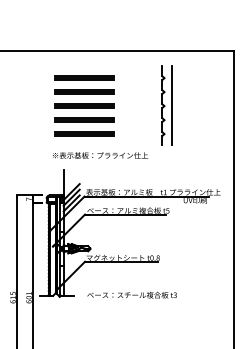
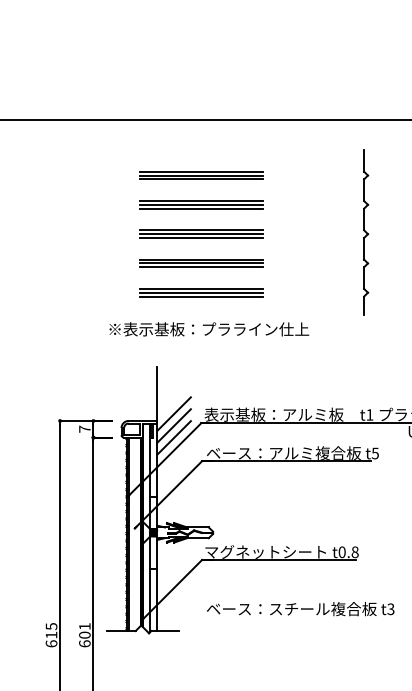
line: (171, 104) -> (383, 230), removed
text: (100, 155) -> (209, 329), moved
text: (131, 294) -> (299, 607), moved

